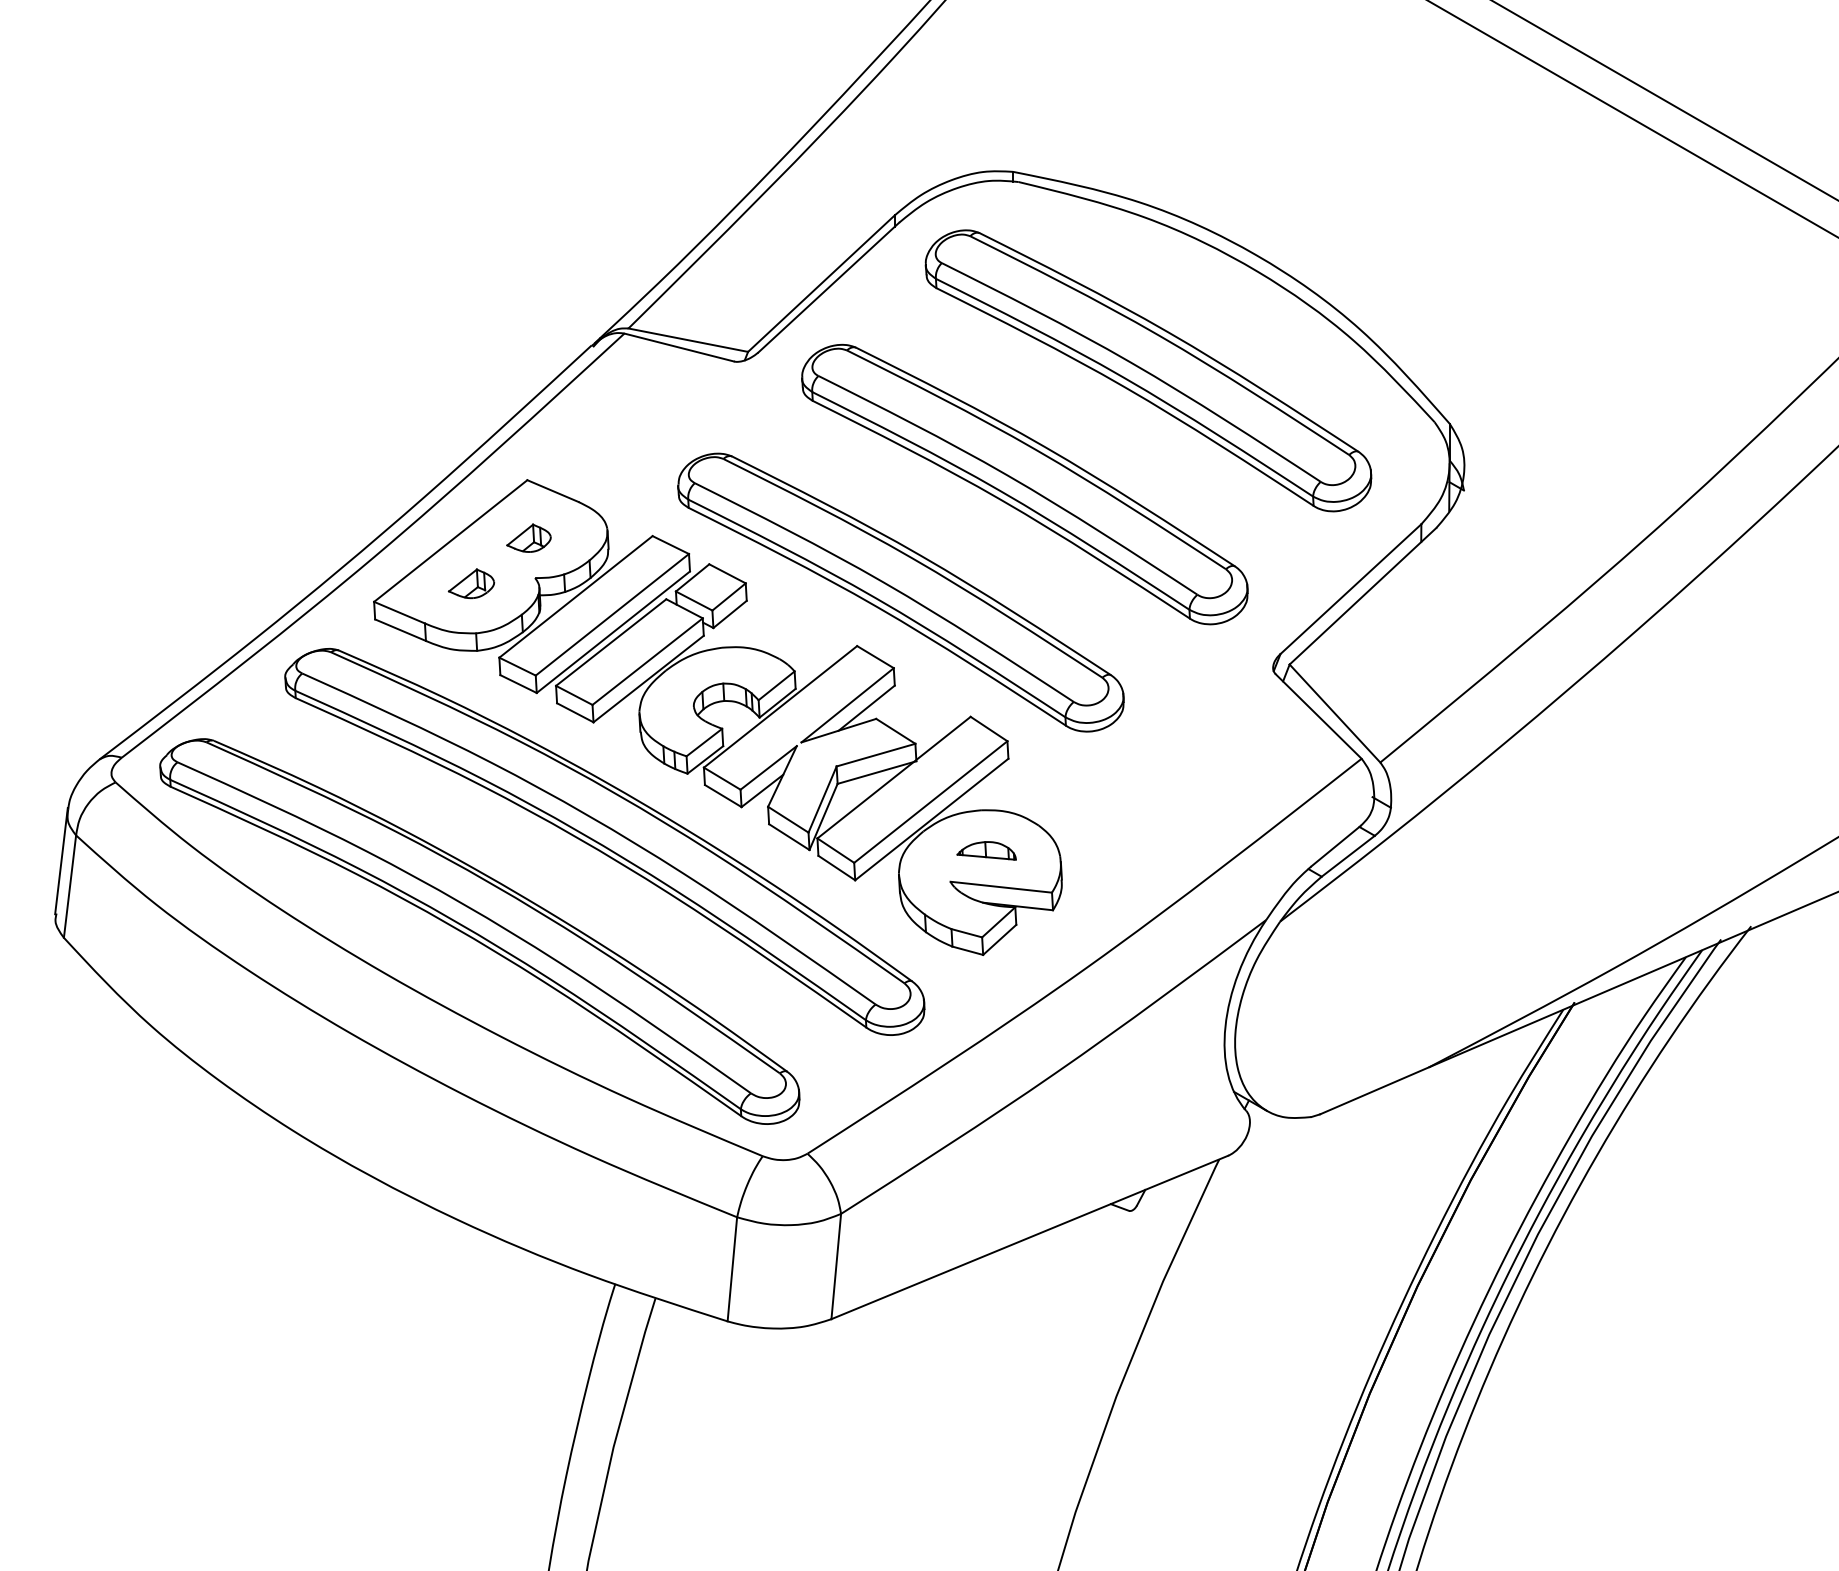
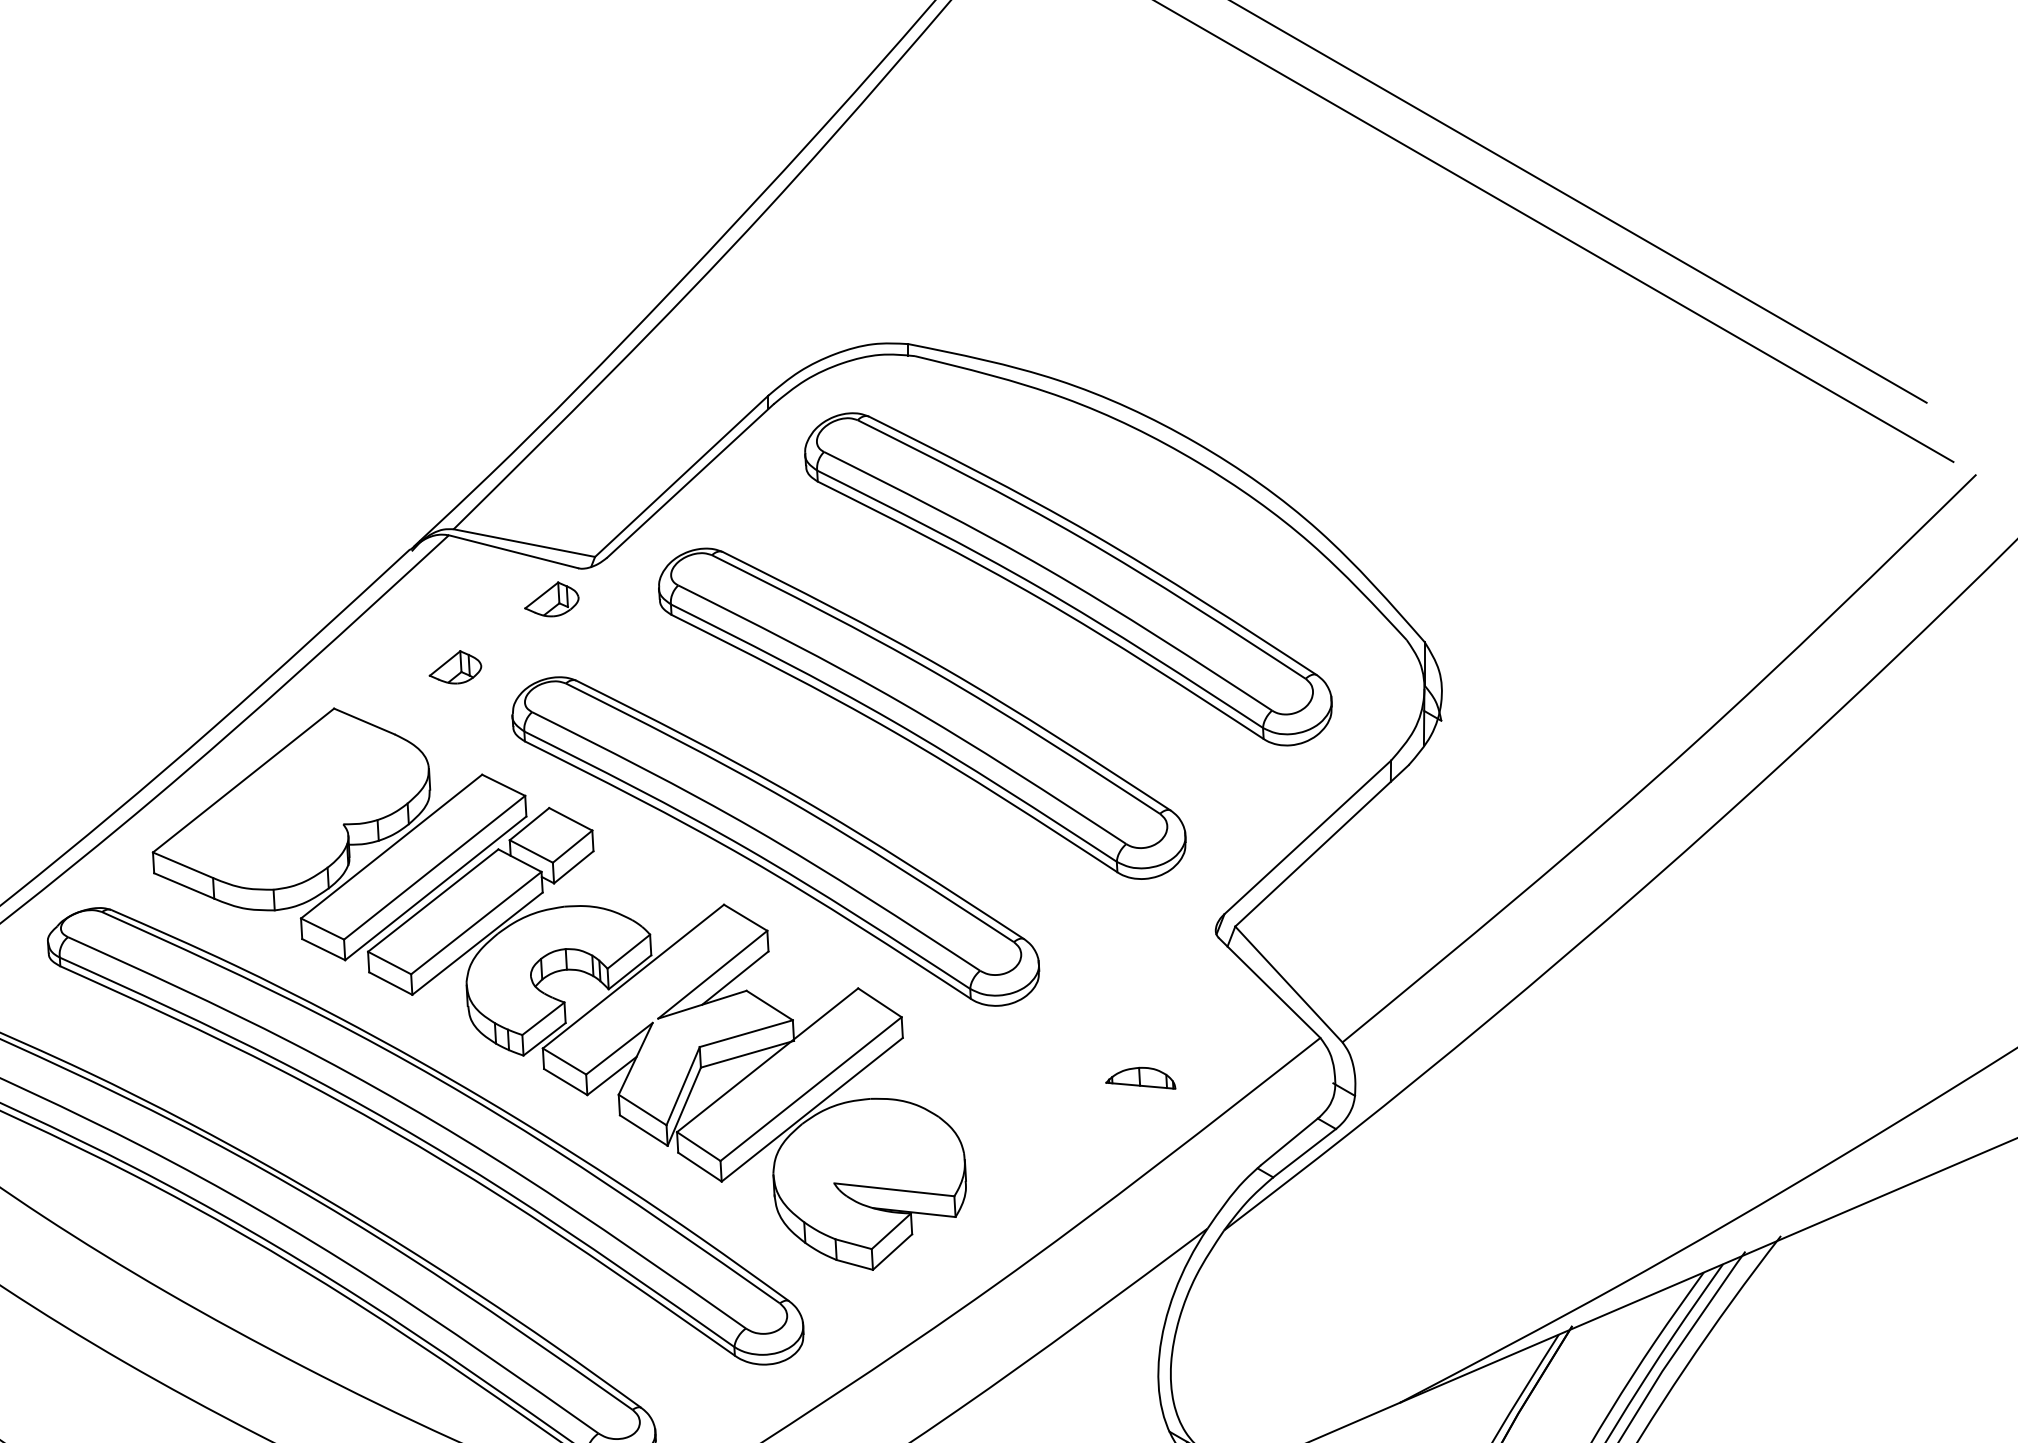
part: (528, 537) -> (454, 666), moved
part: (471, 583) -> (551, 599), moved
part: (986, 850) -> (1140, 1077), moved

